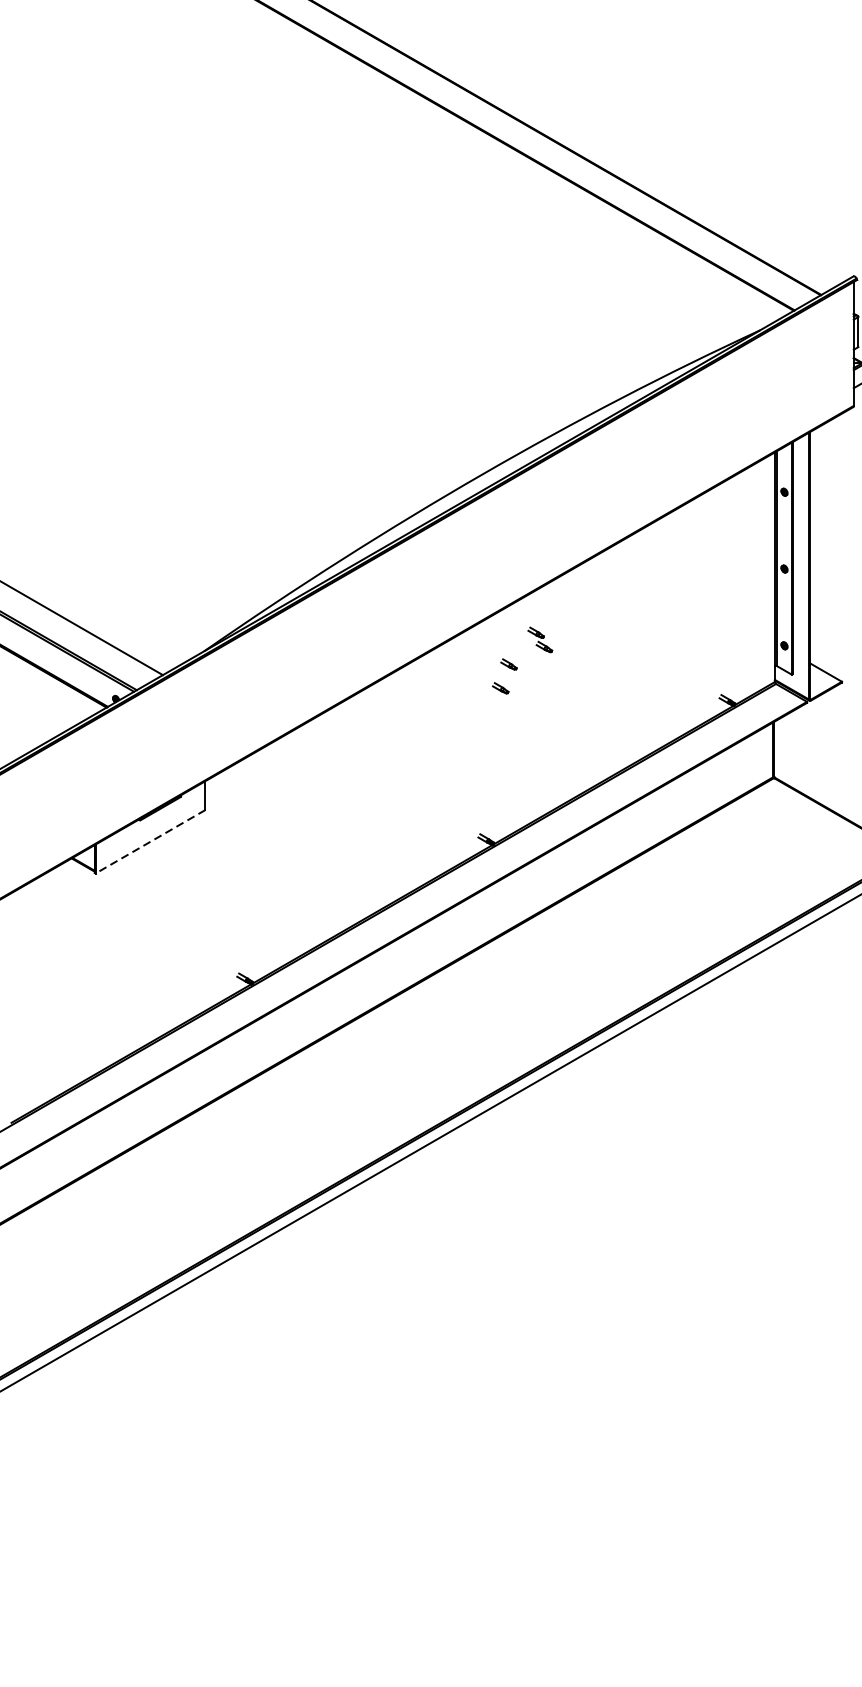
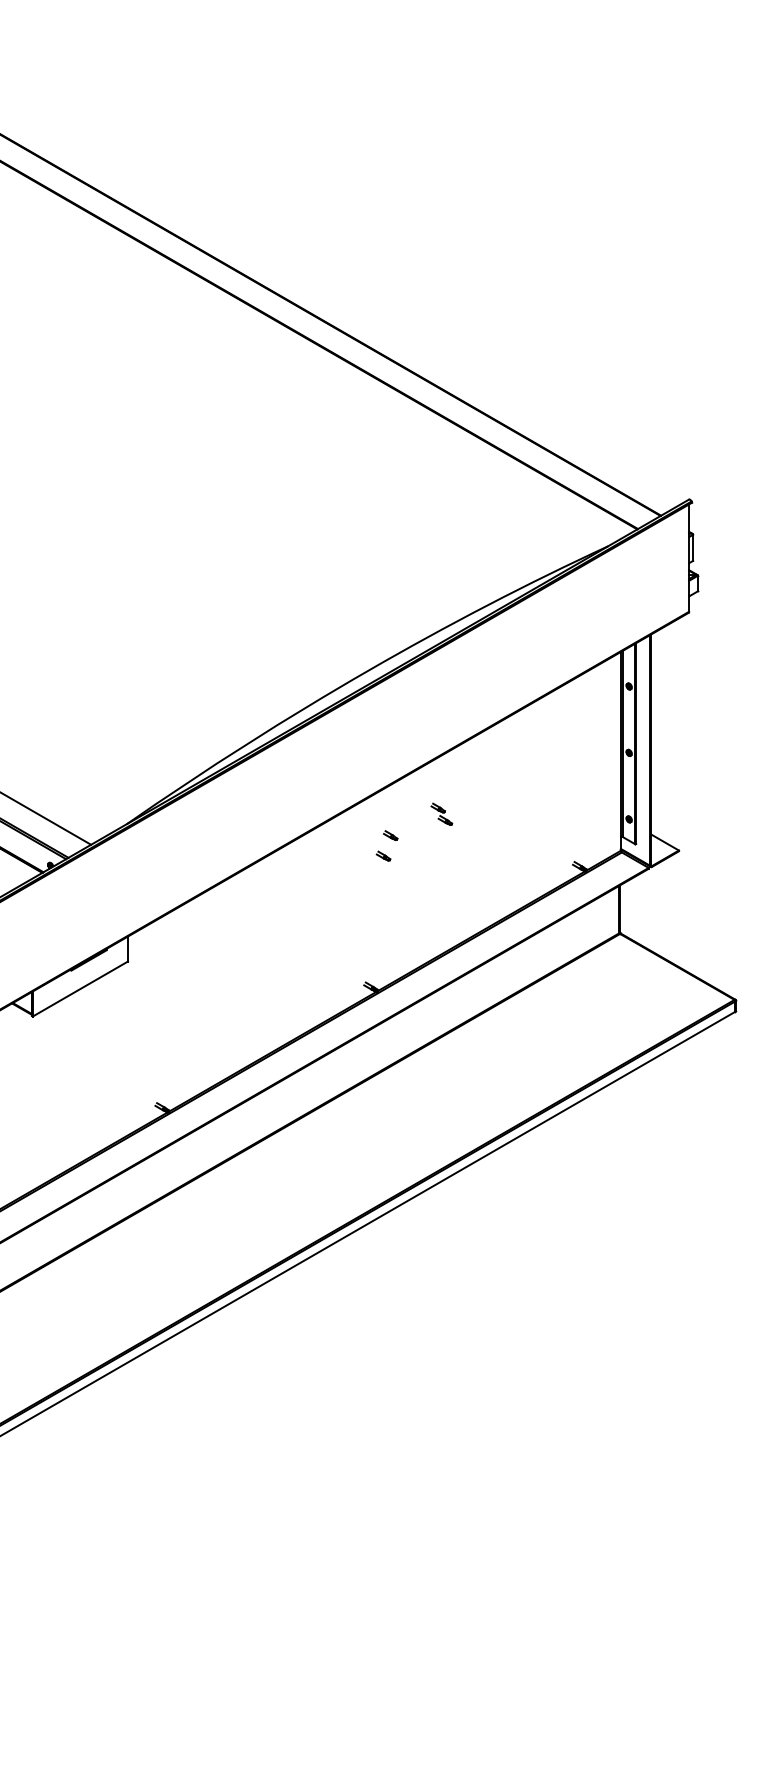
part: (539, 638) -> (441, 813), moved
line: (150, 842) -> (80, 989), dashed -> solid

